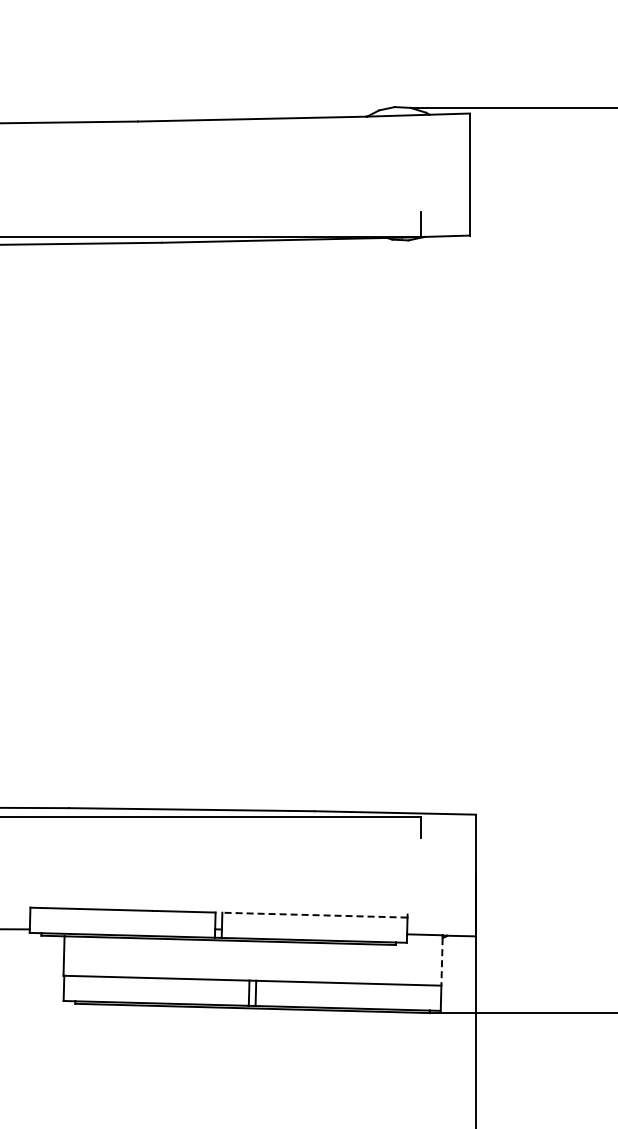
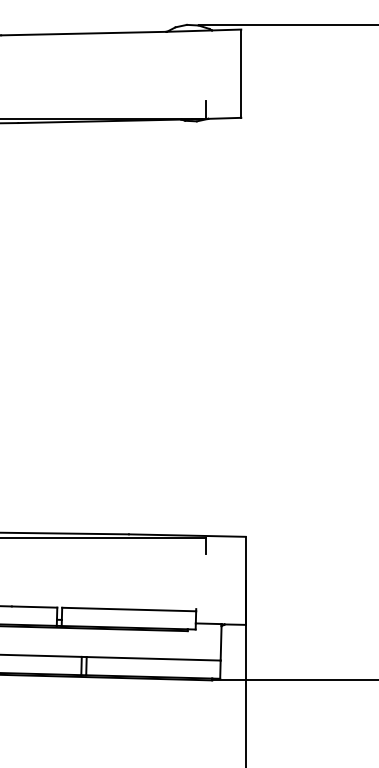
line: (314, 915) -> (128, 609), dashed -> solid
line: (442, 961) -> (221, 643), dashed -> solid

